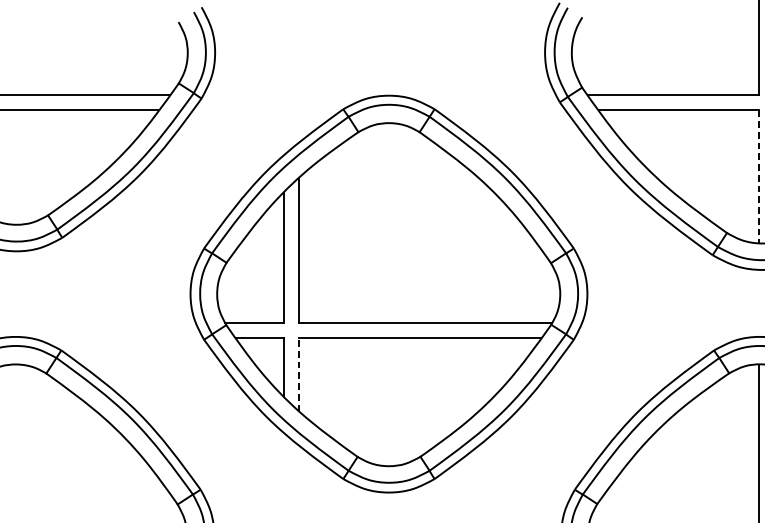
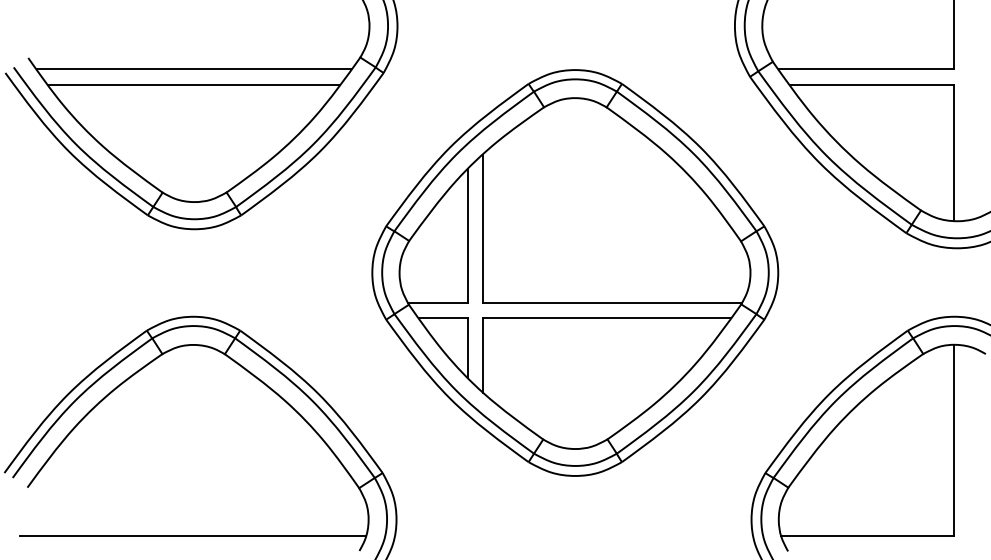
line: (758, 176) -> (953, 152), dashed -> solid
line: (299, 374) -> (483, 355), dashed -> solid

